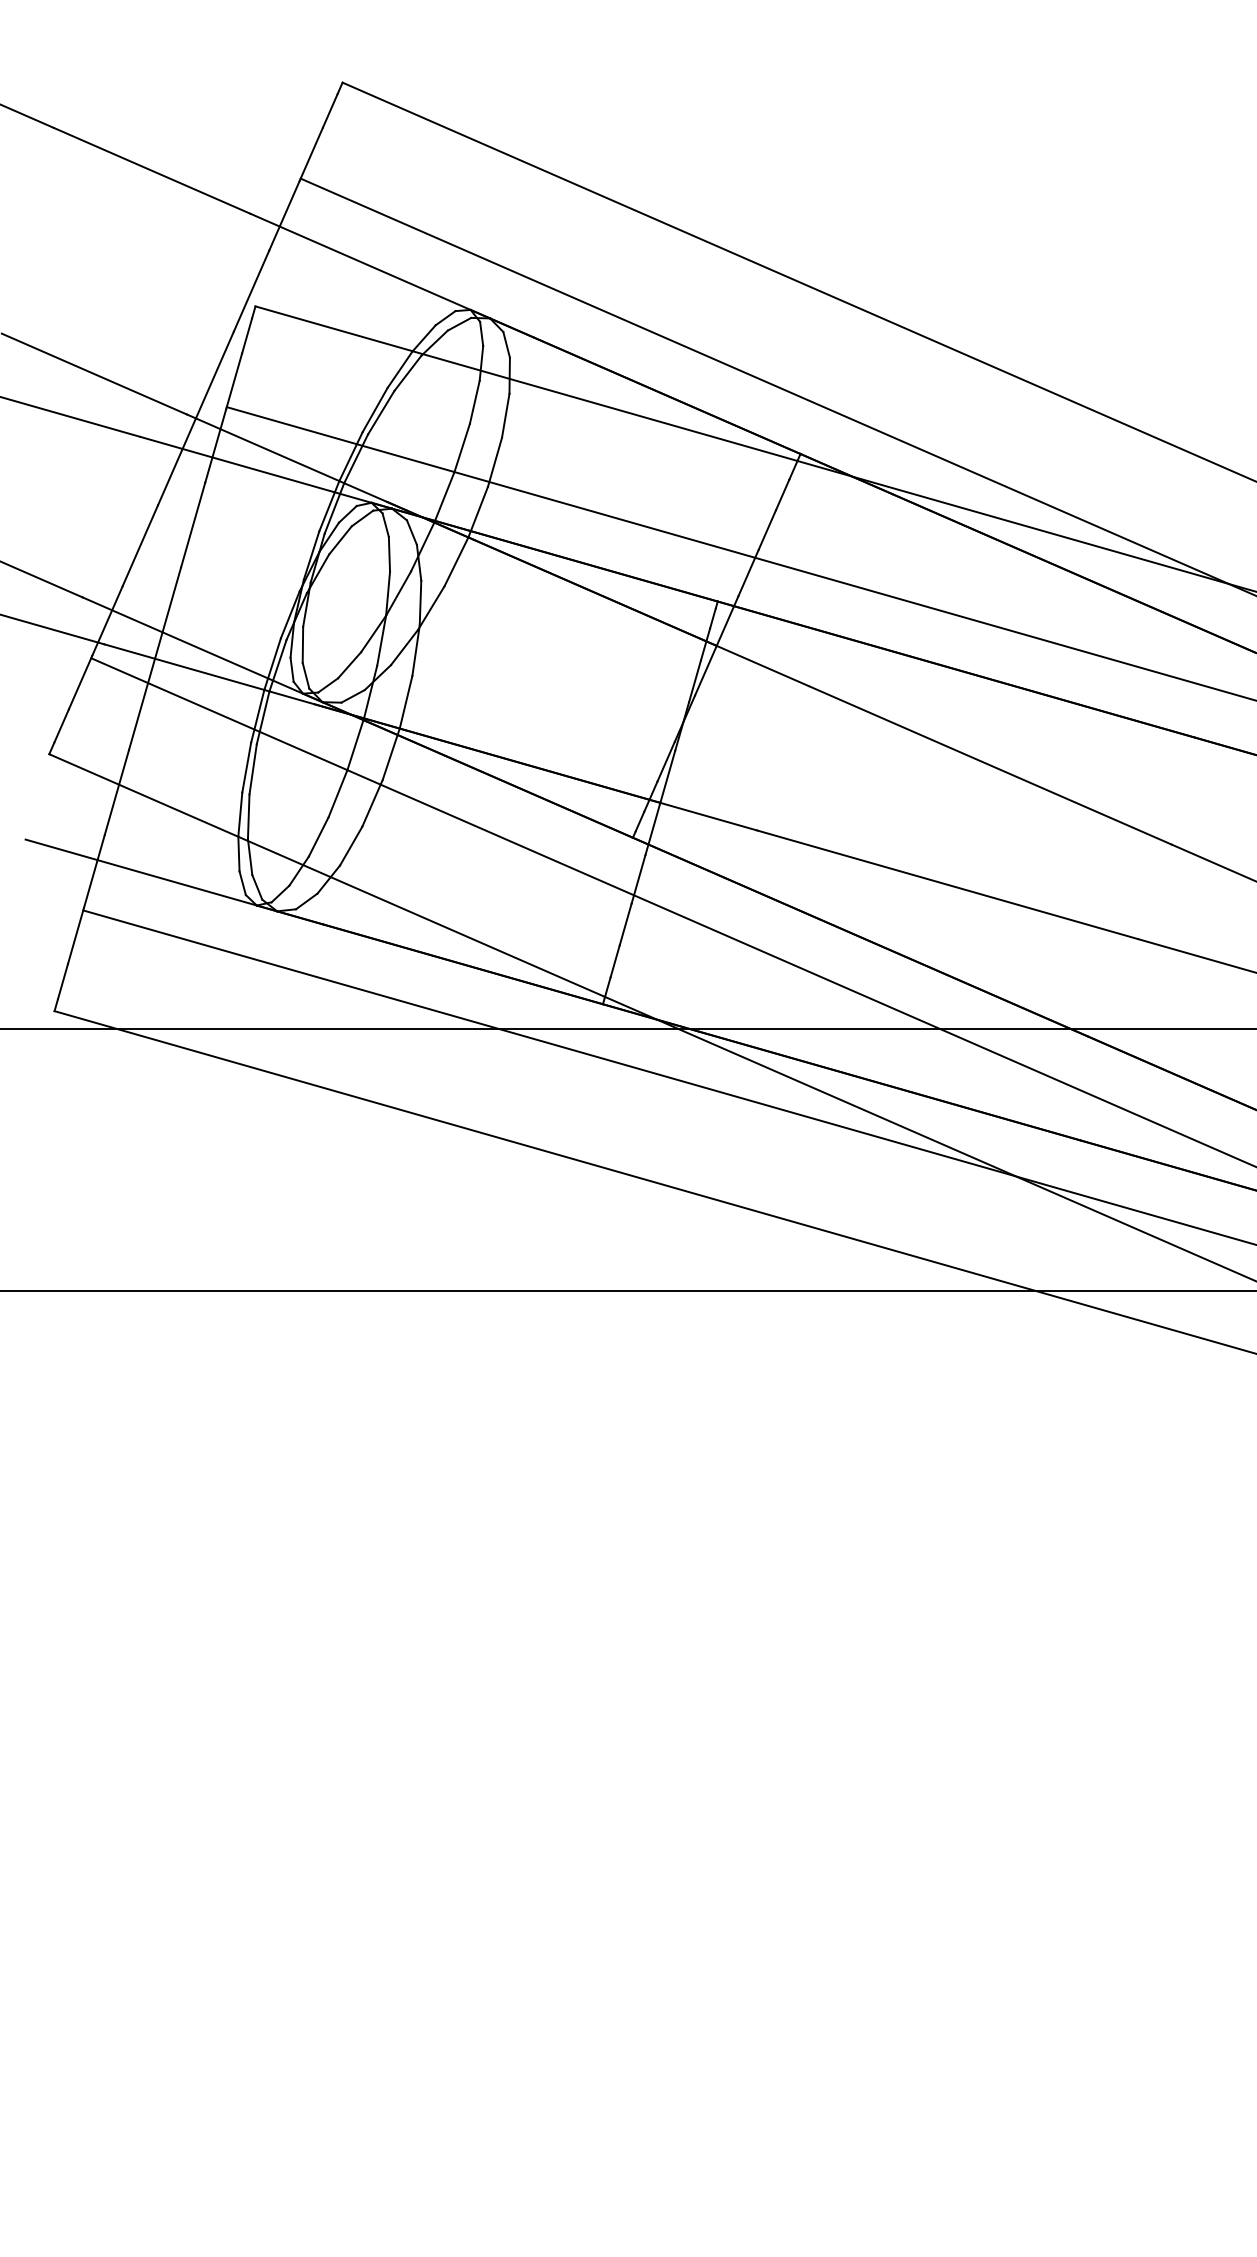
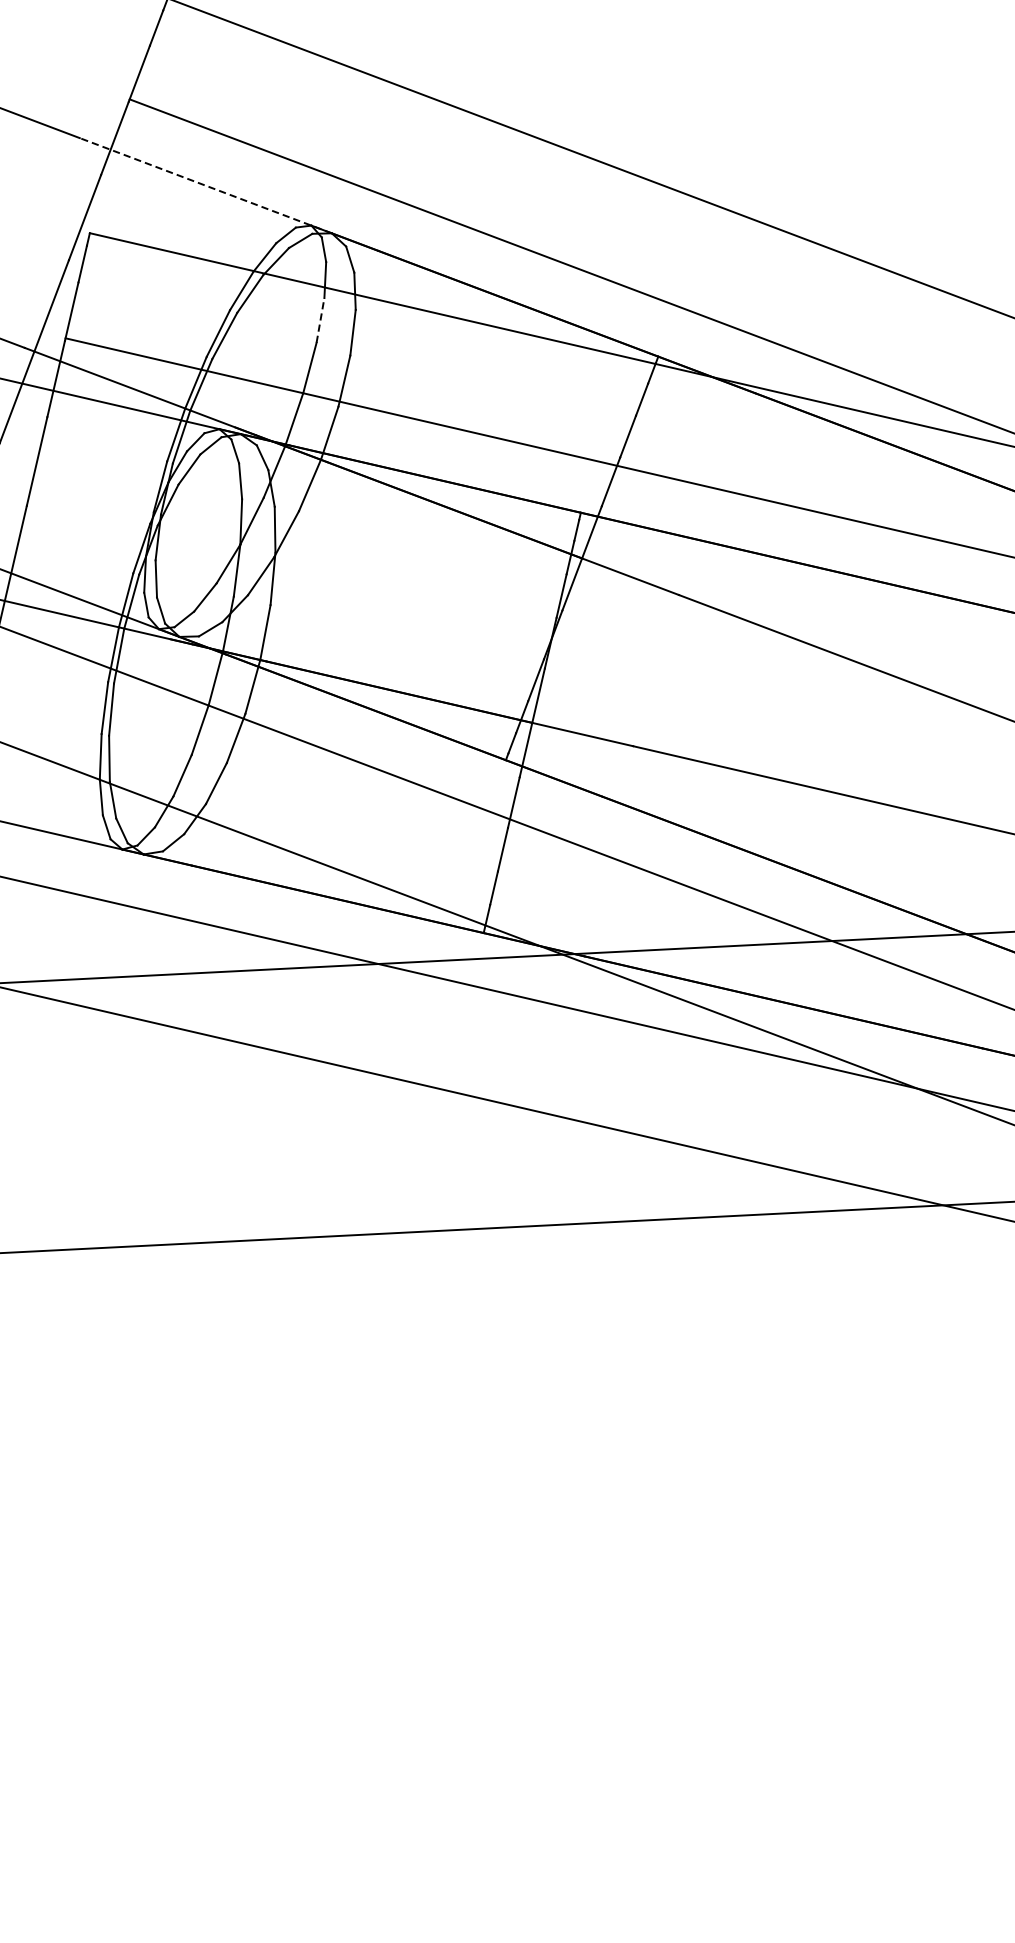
line: (370, 266) -> (206, 186), solid -> dashed
line: (474, 401) -> (320, 319), solid -> dashed

